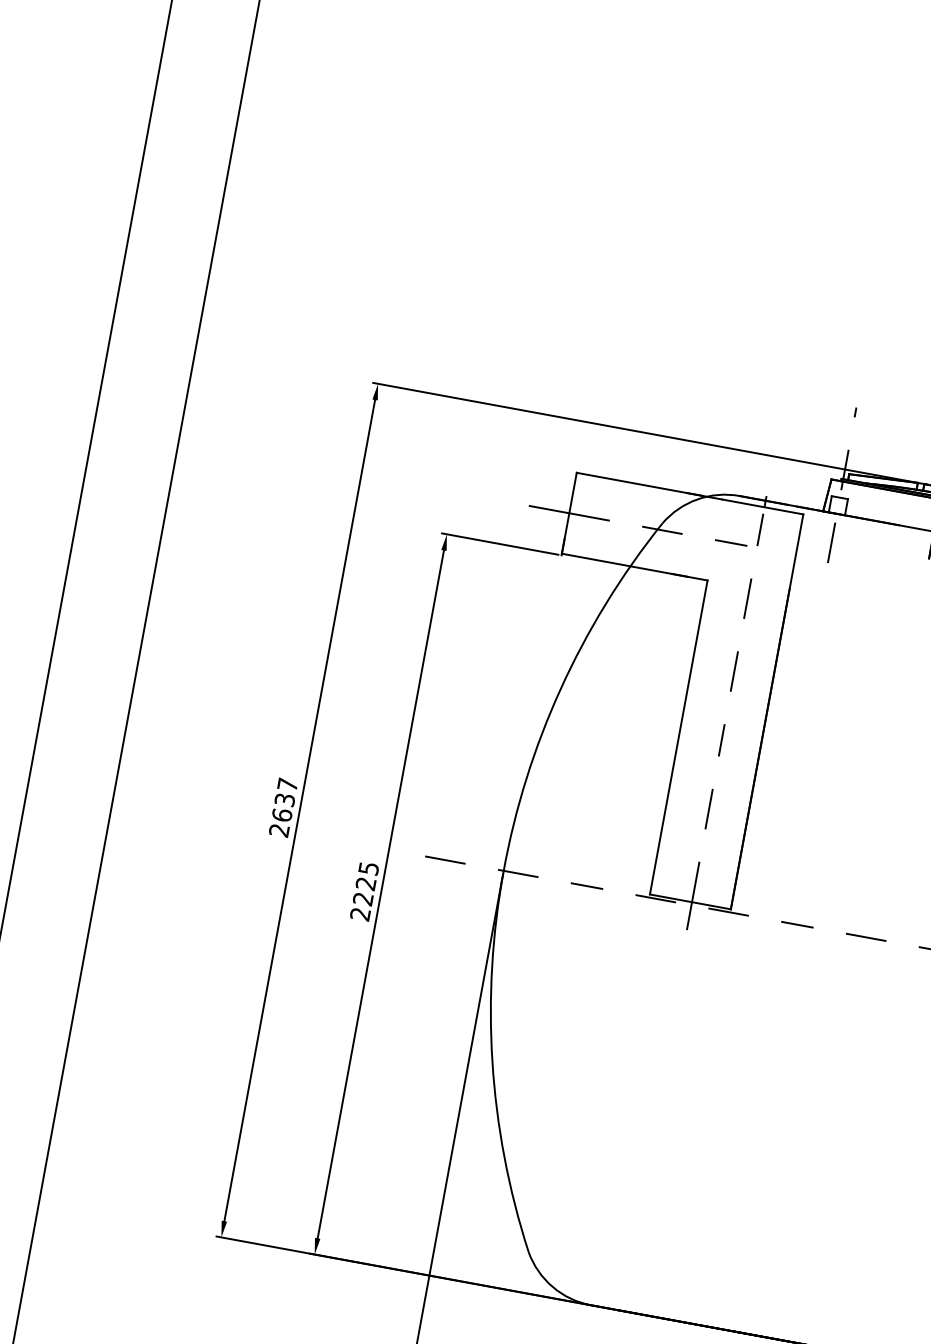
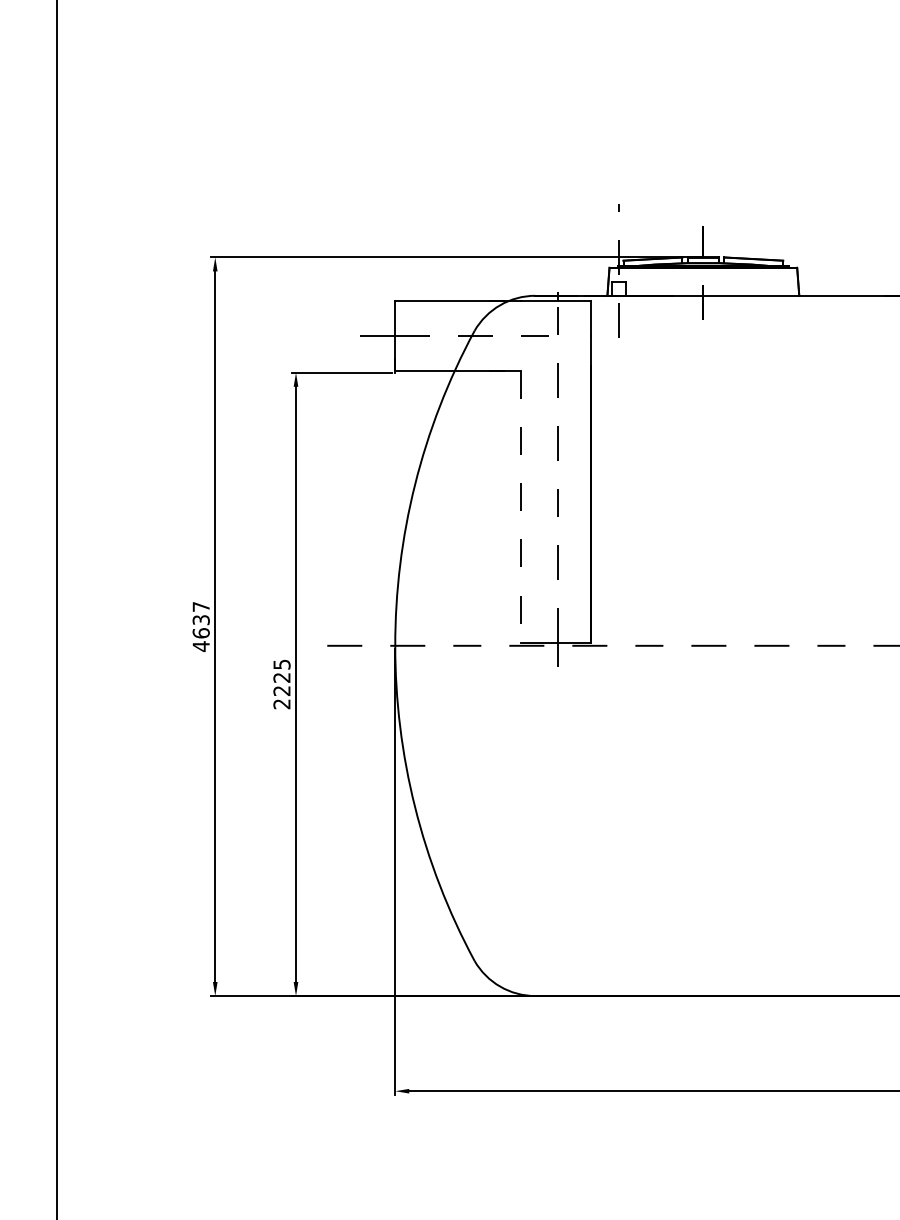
line: (678, 737) -> (521, 507), solid -> dashed
text: (278, 830) -> (200, 646), 2637 -> 4637

